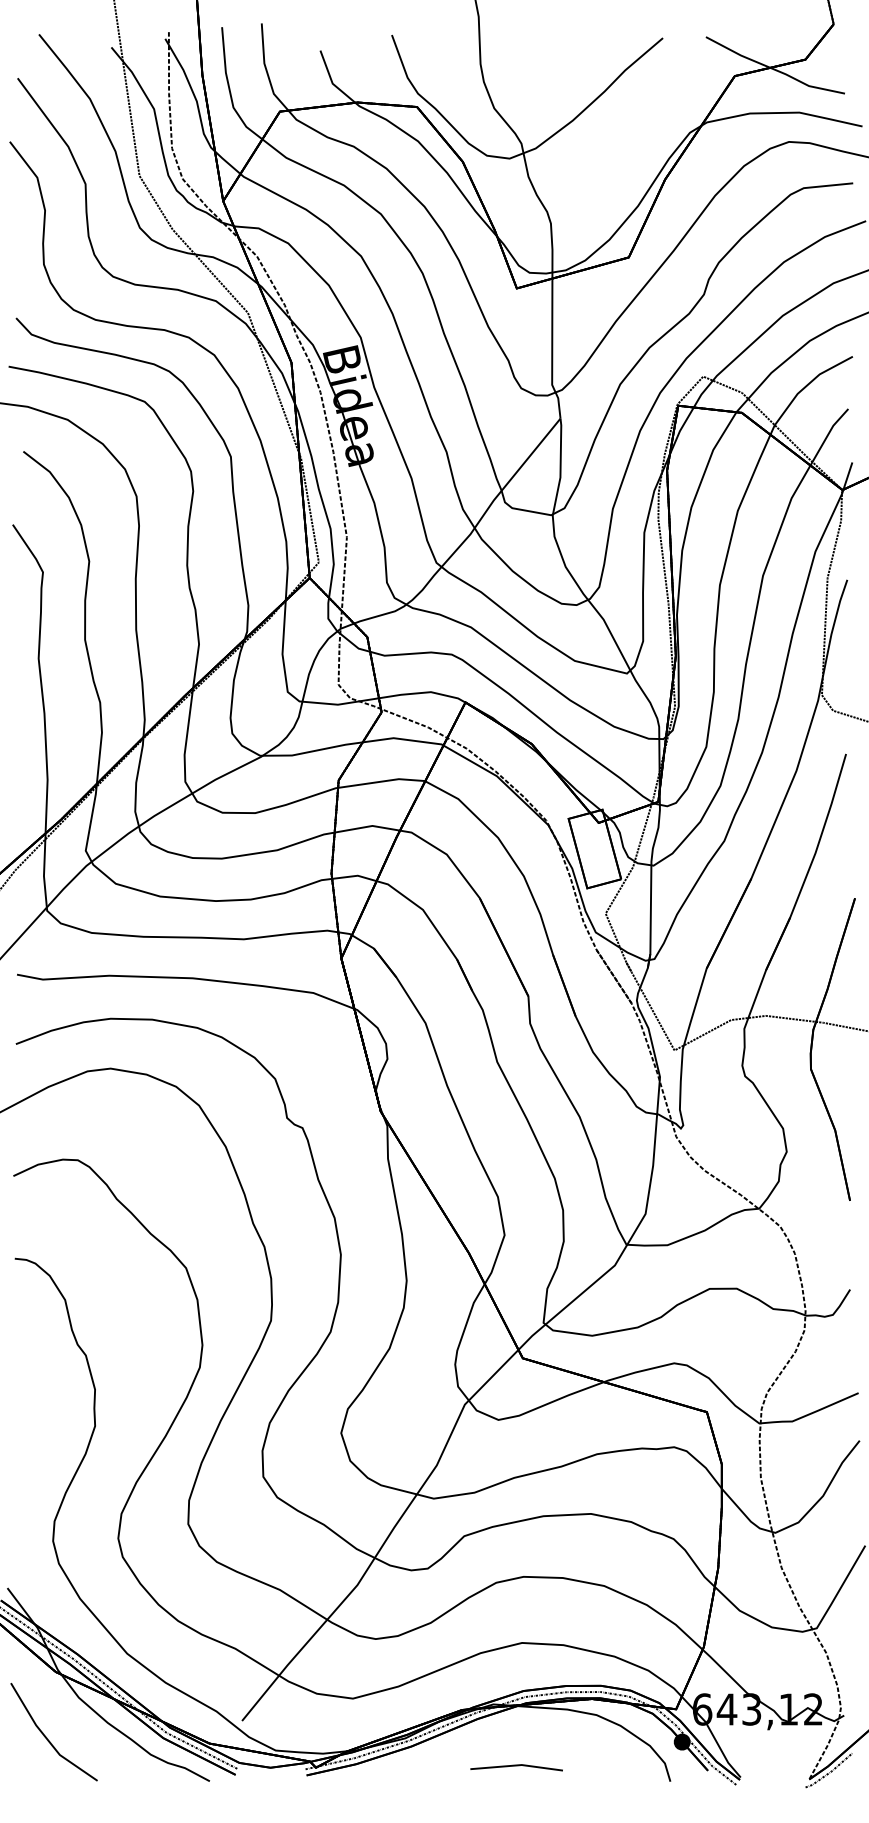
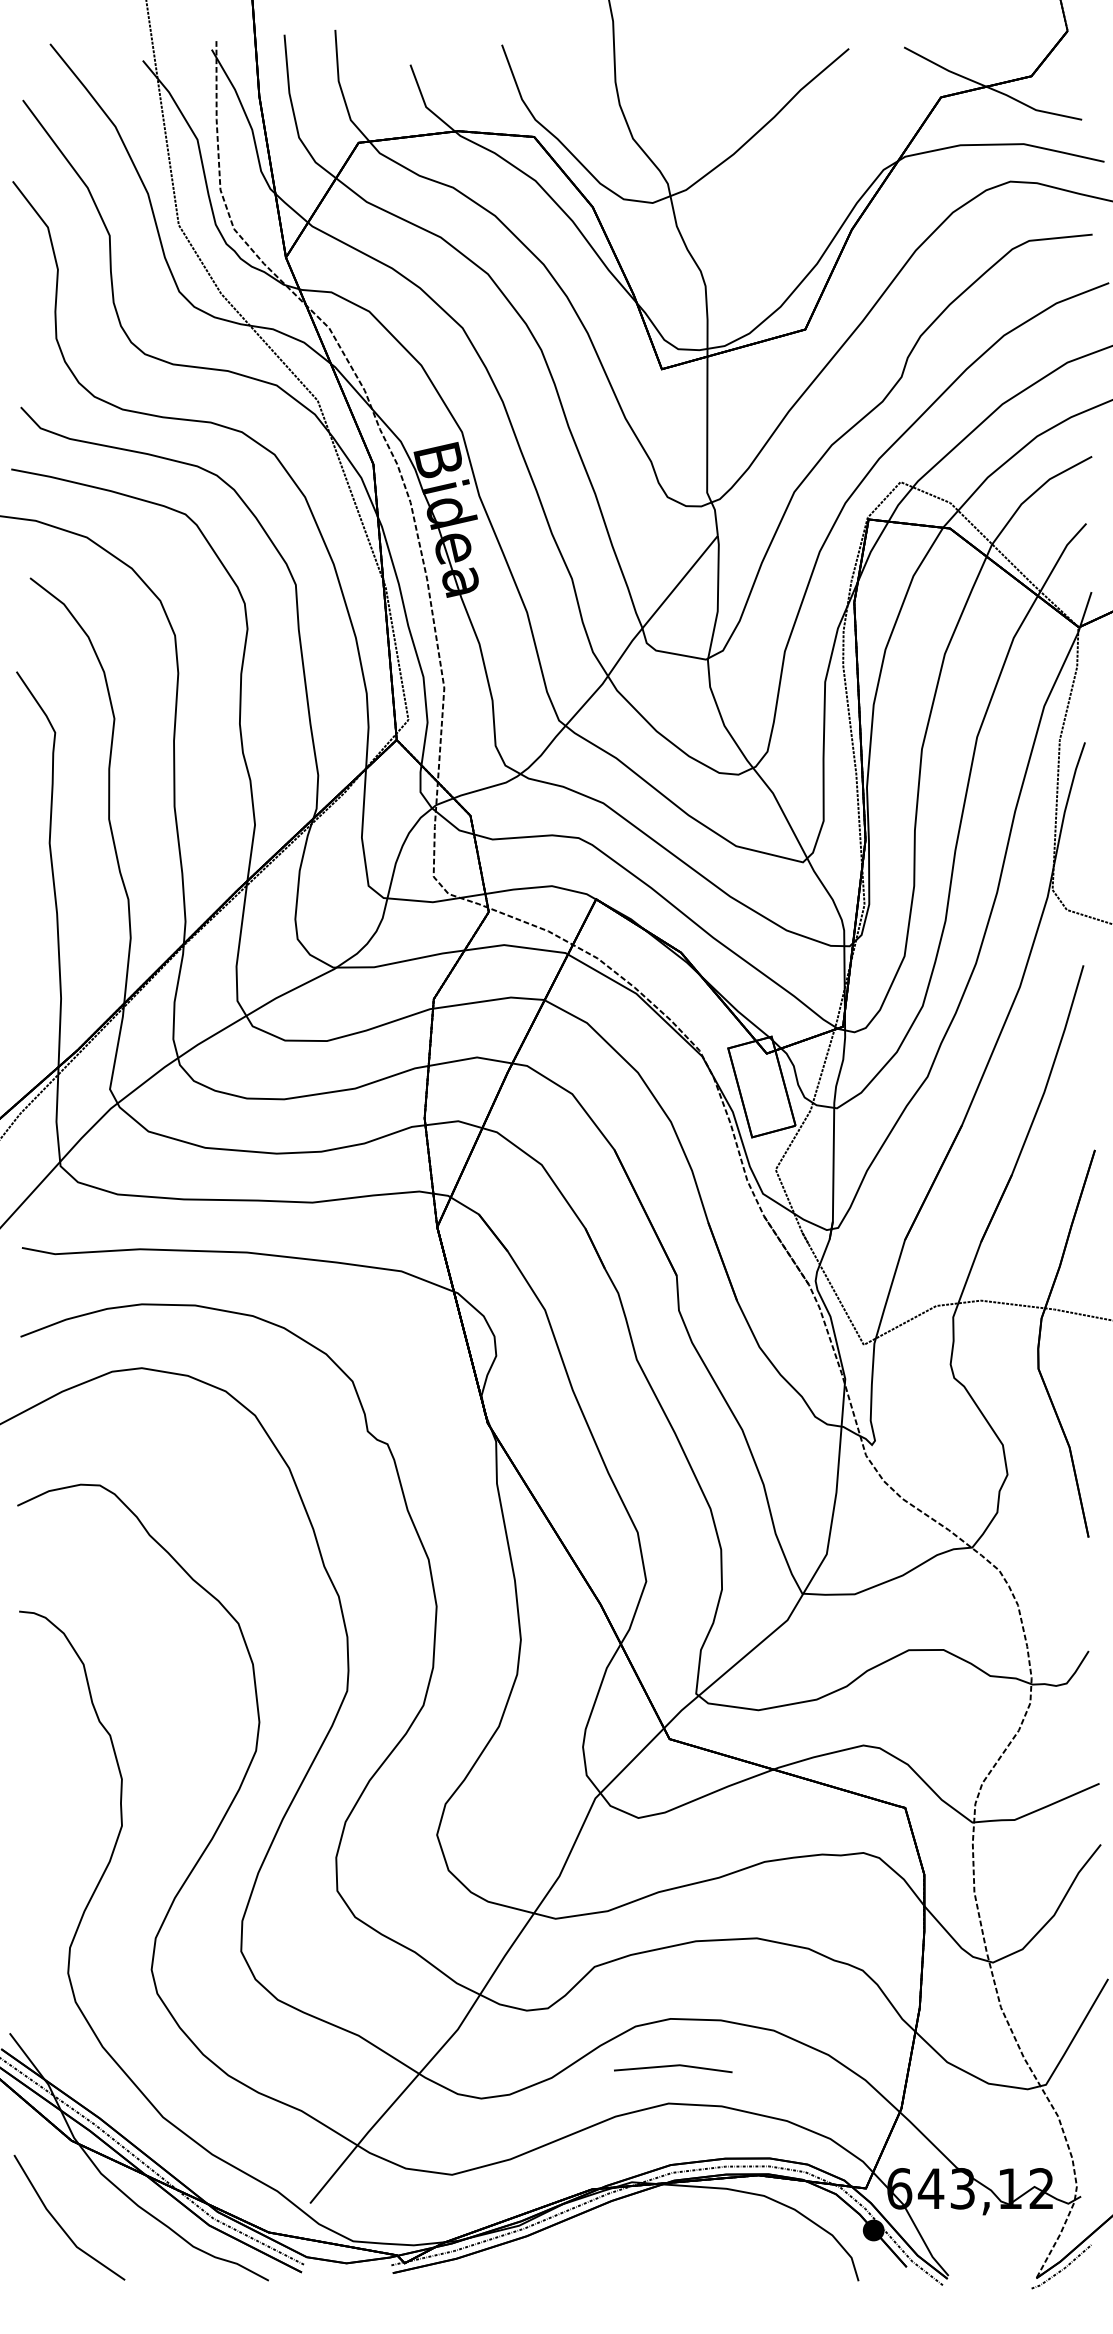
line: (516, 1766) -> (673, 2067), moved

